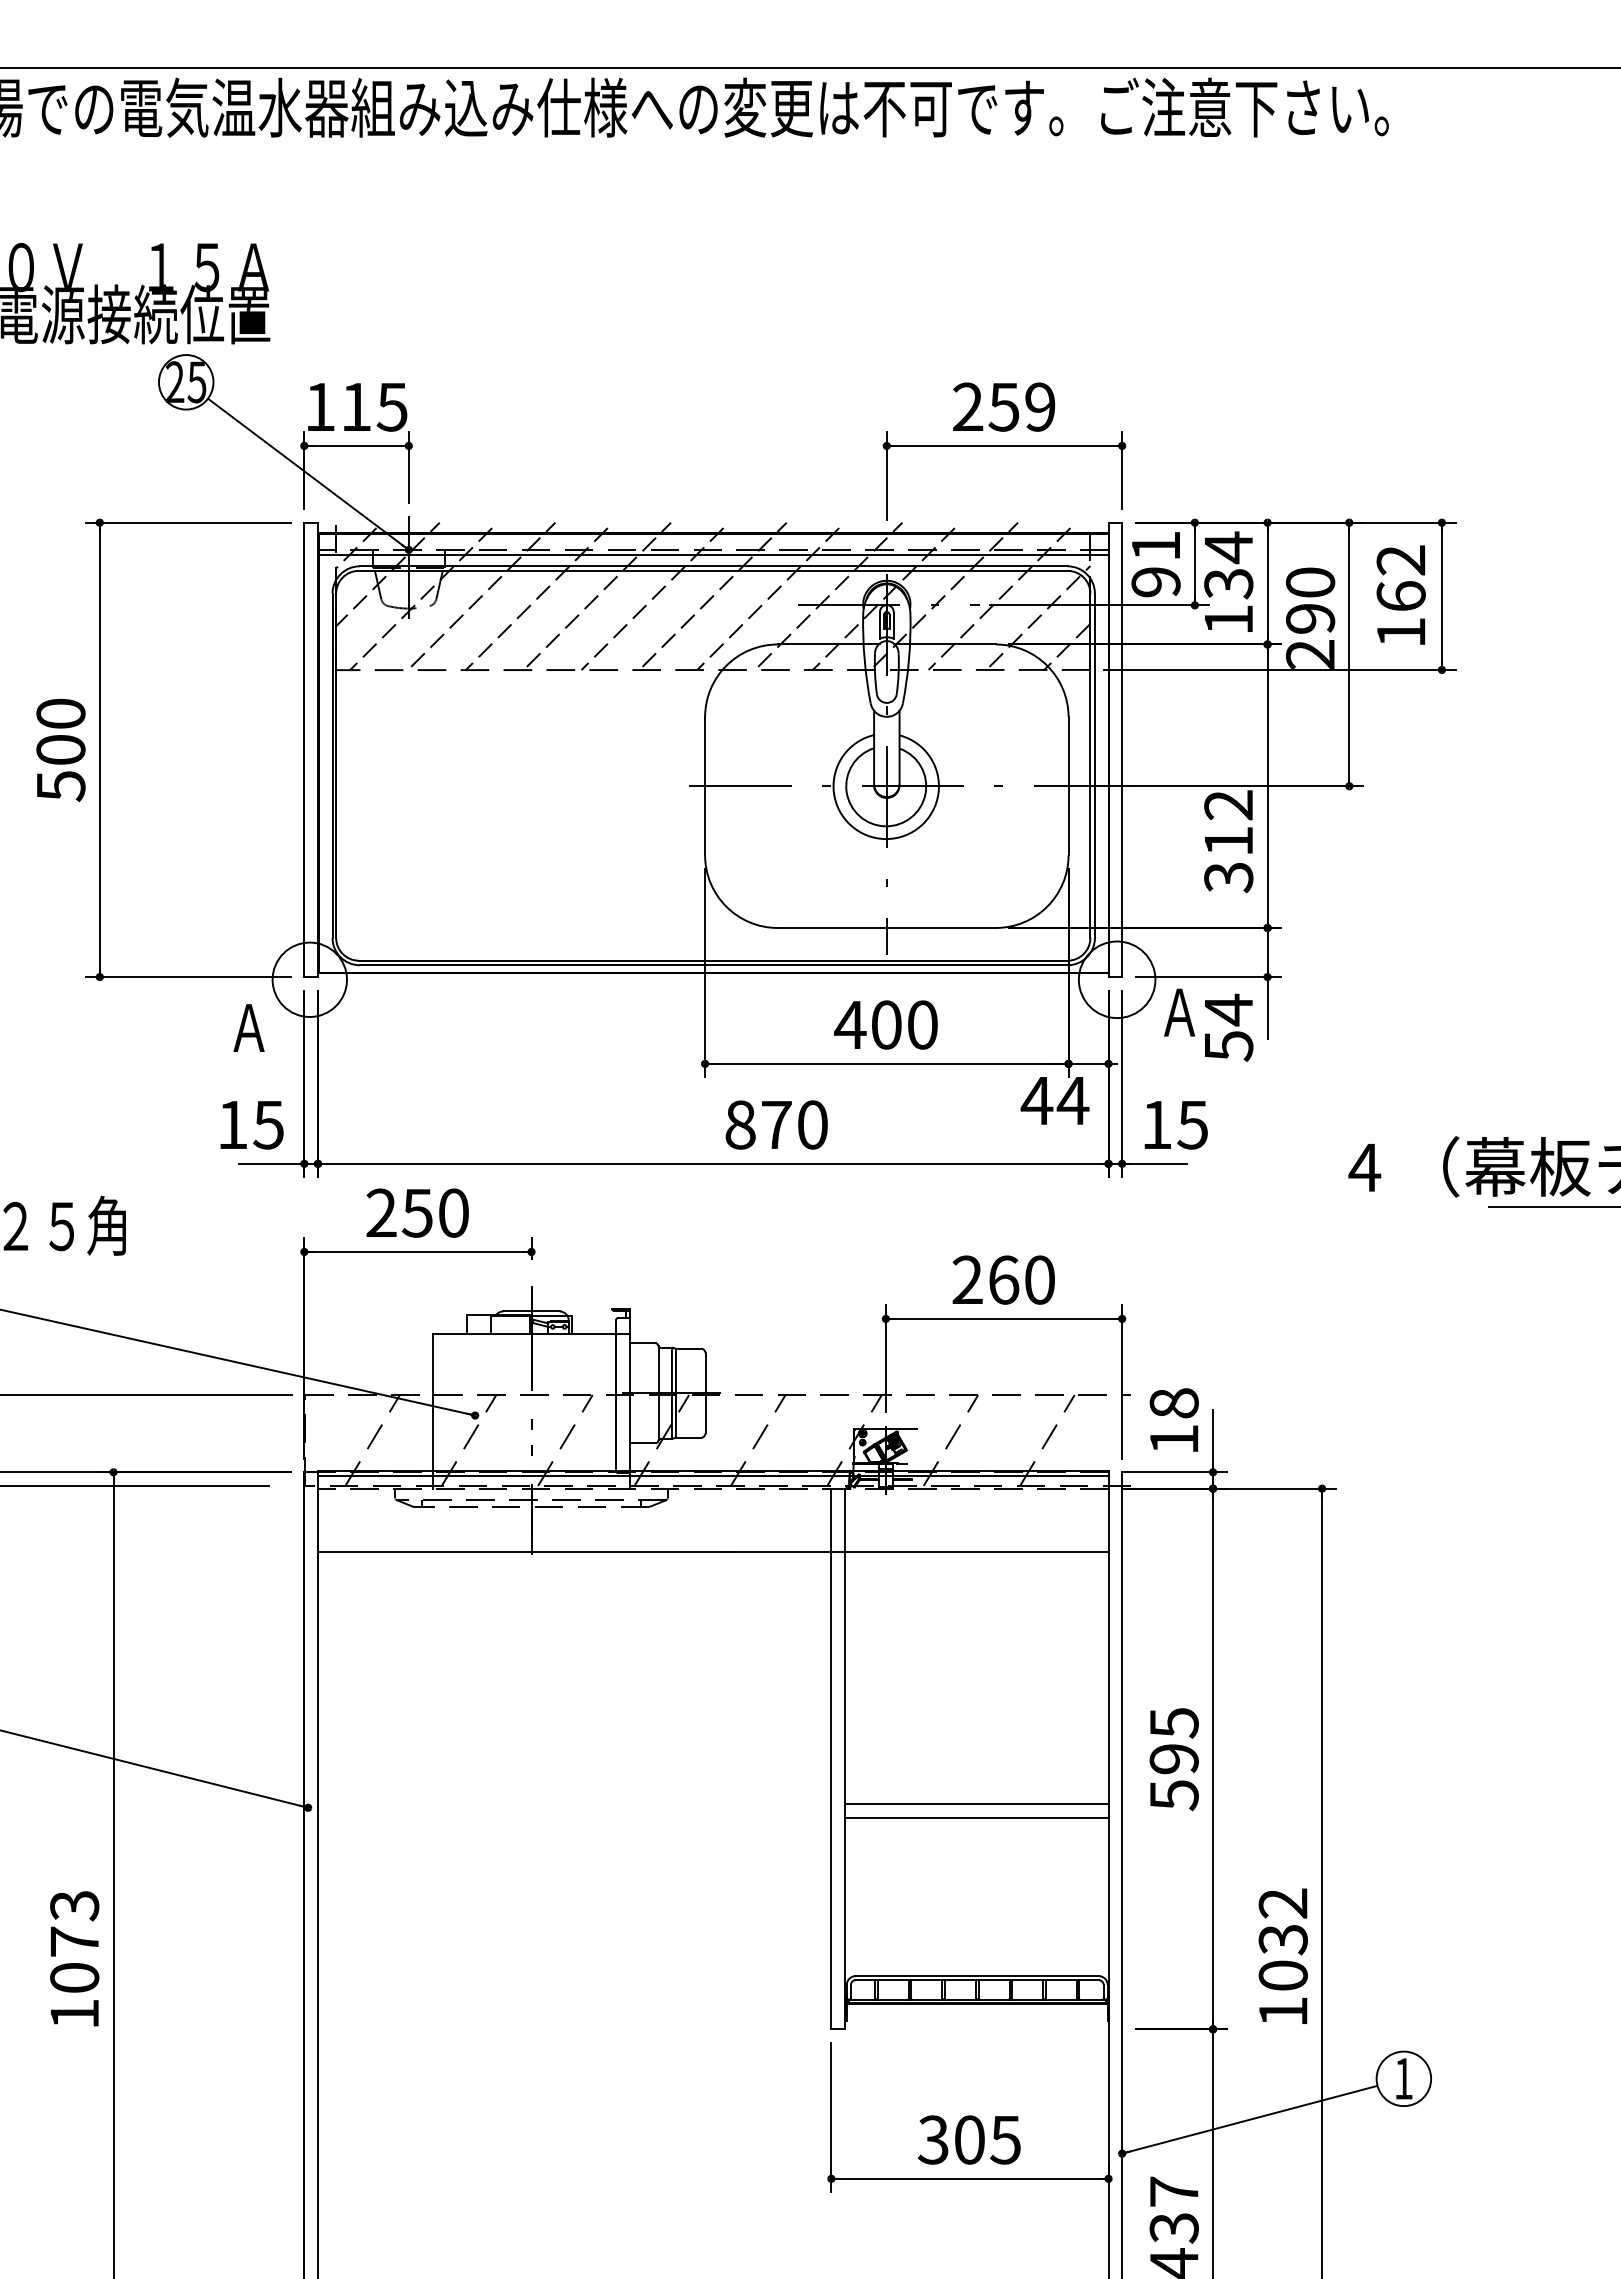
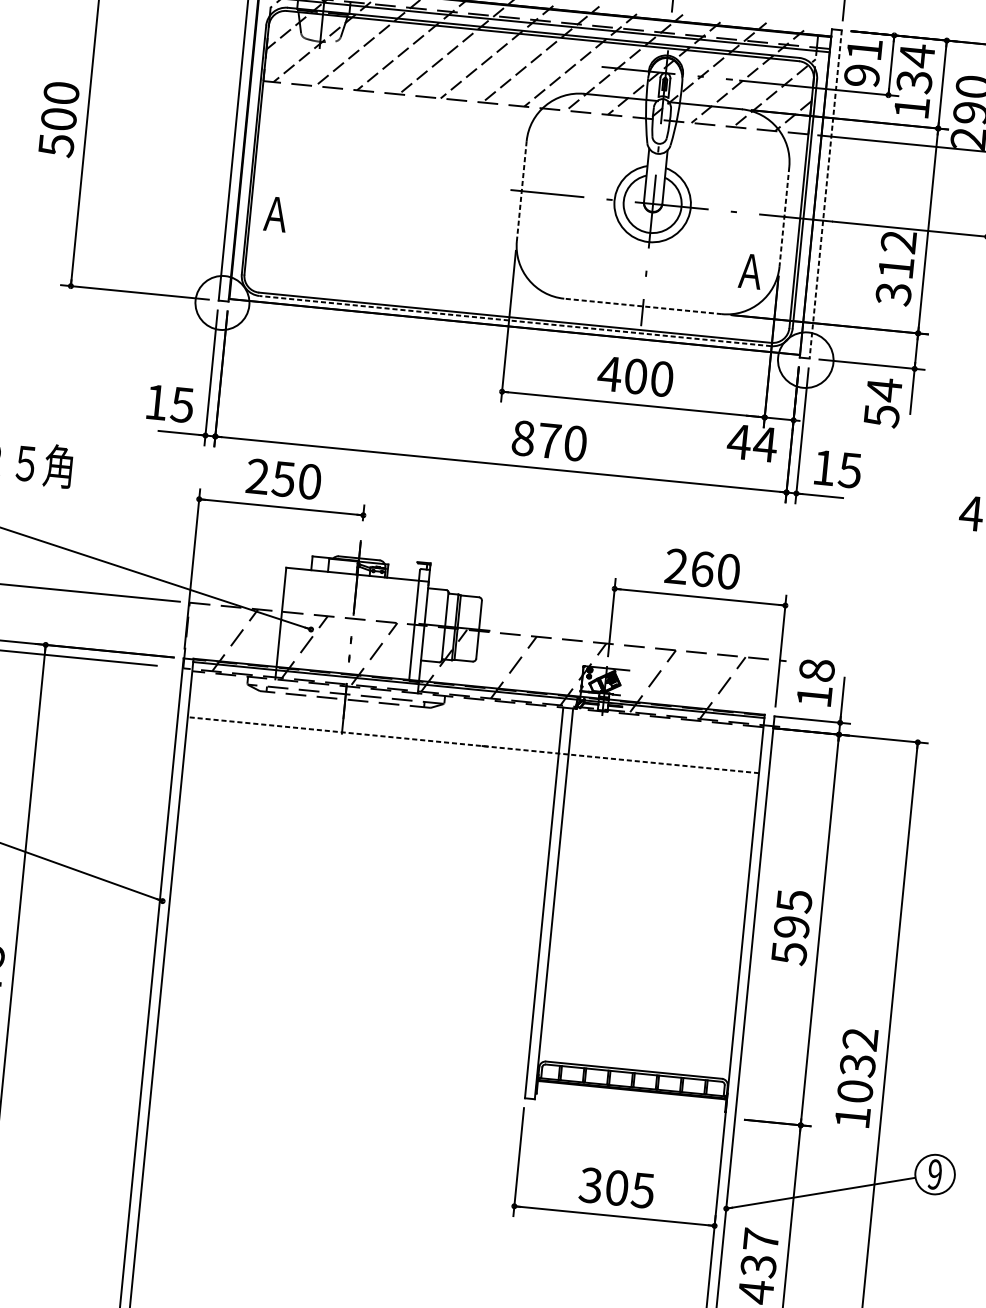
line: (1122, 750) -> (825, 194), solid -> dashed
line: (705, 786) -> (522, 191), solid -> dashed
line: (1068, 786) -> (784, 217), solid -> dashed
line: (886, 928) -> (642, 306), solid -> dashed
line: (713, 965) -> (515, 321), solid -> dashed
text: (1179, 1012) -> (750, 271), moved
text: (248, 1027) -> (275, 213), moved
line: (712, 1552) -> (472, 745), solid -> dashed
line: (976, 1804) -> (645, 946), removed
line: (976, 1818) -> (644, 956), removed
text: (1403, 2078) -> (934, 1174), 1 -> 9

